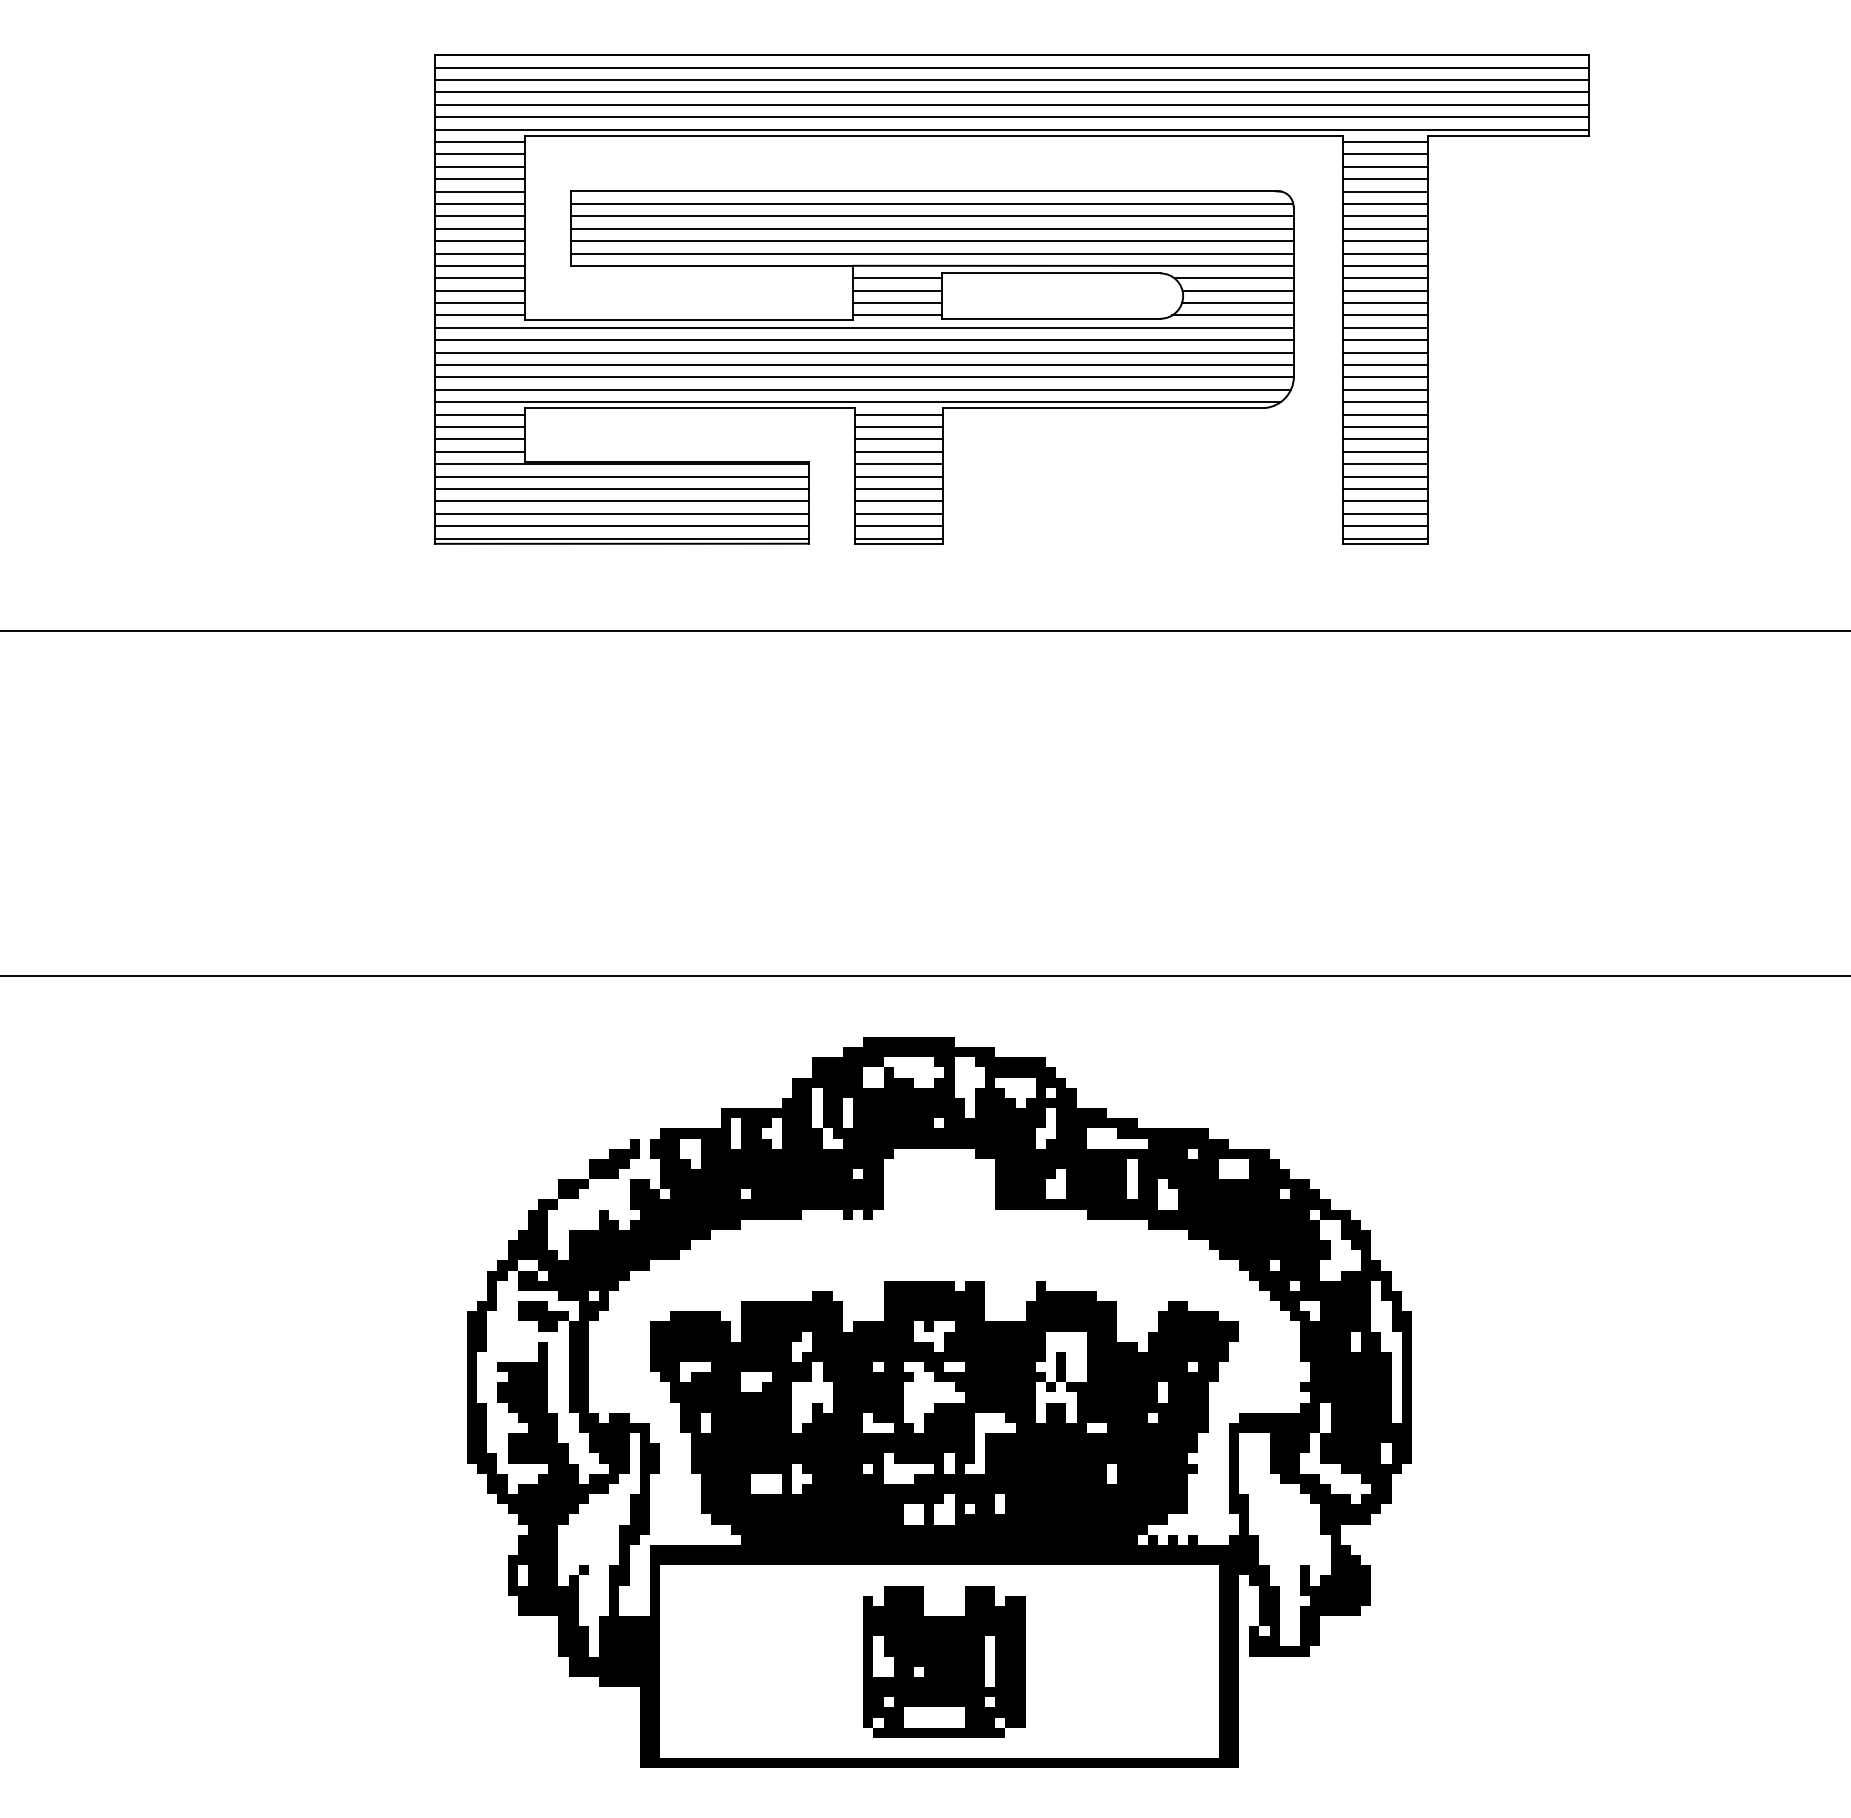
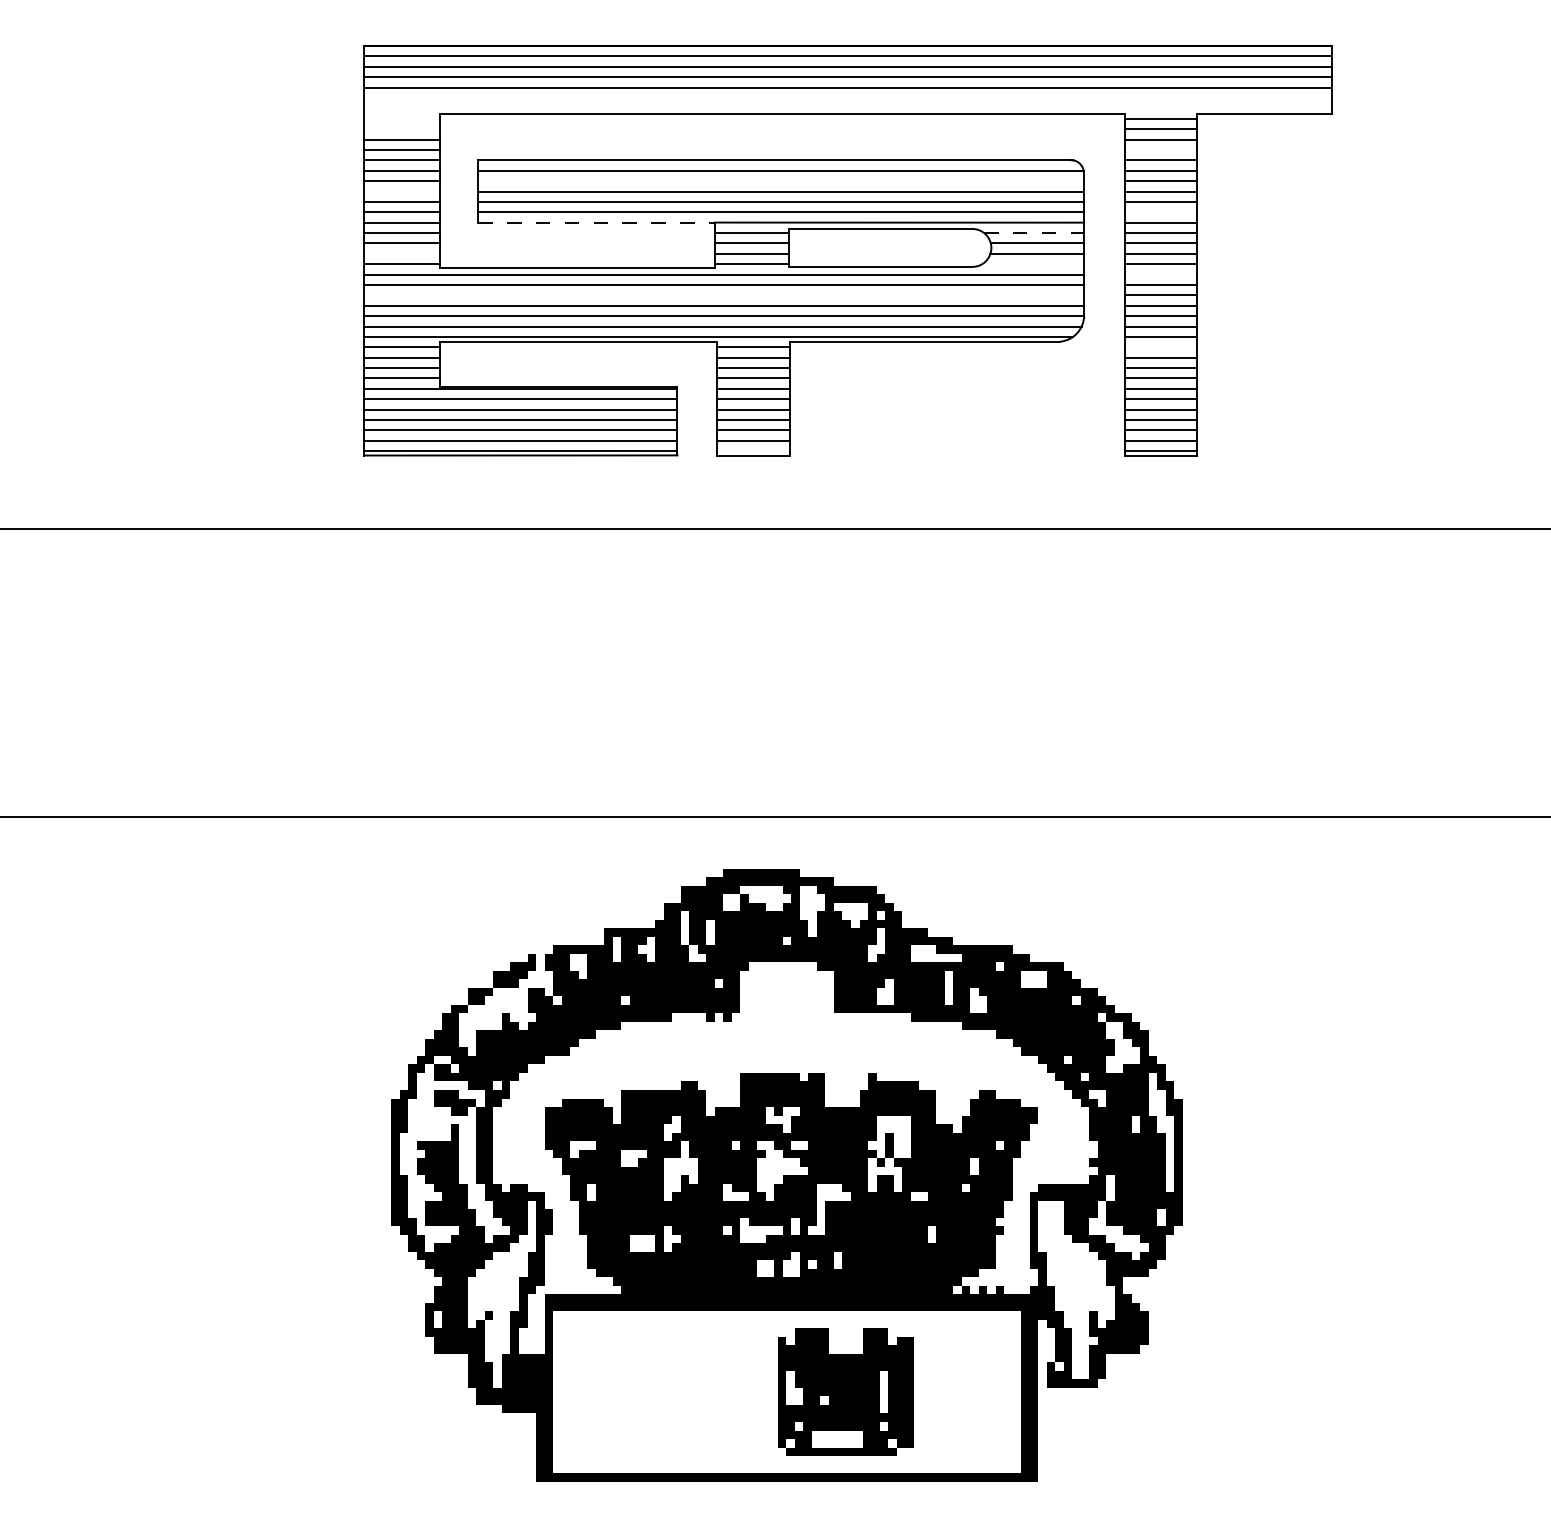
line: (1011, 117) -> (847, 98), removed
line: (1011, 129) -> (847, 108), removed
line: (479, 141) -> (401, 118), removed
line: (479, 154) -> (401, 129), removed
line: (1385, 179) -> (1160, 150), removed
line: (931, 216) -> (780, 181), removed
line: (479, 228) -> (401, 191), removed
line: (1385, 253) -> (1160, 212), removed
line: (712, 265) -> (597, 222), solid -> dashed
line: (1234, 278) -> (1034, 233), solid -> dashed
line: (479, 303) -> (401, 254), removed
line: (1232, 315) -> (1032, 264), removed
line: (1385, 327) -> (1160, 274), removed
line: (863, 352) -> (723, 295), removed
line: (1385, 414) -> (1160, 347), removed
line: (899, 538) -> (753, 451), removed
part: (944, 1661) -> (845, 1392), moved

